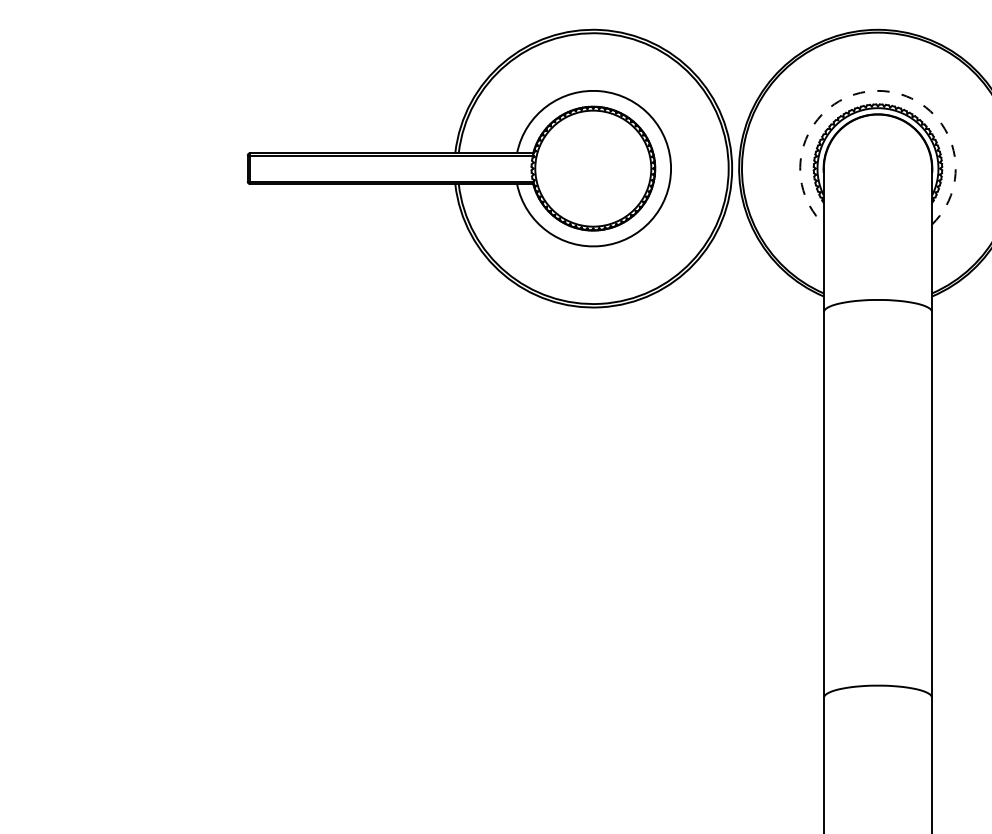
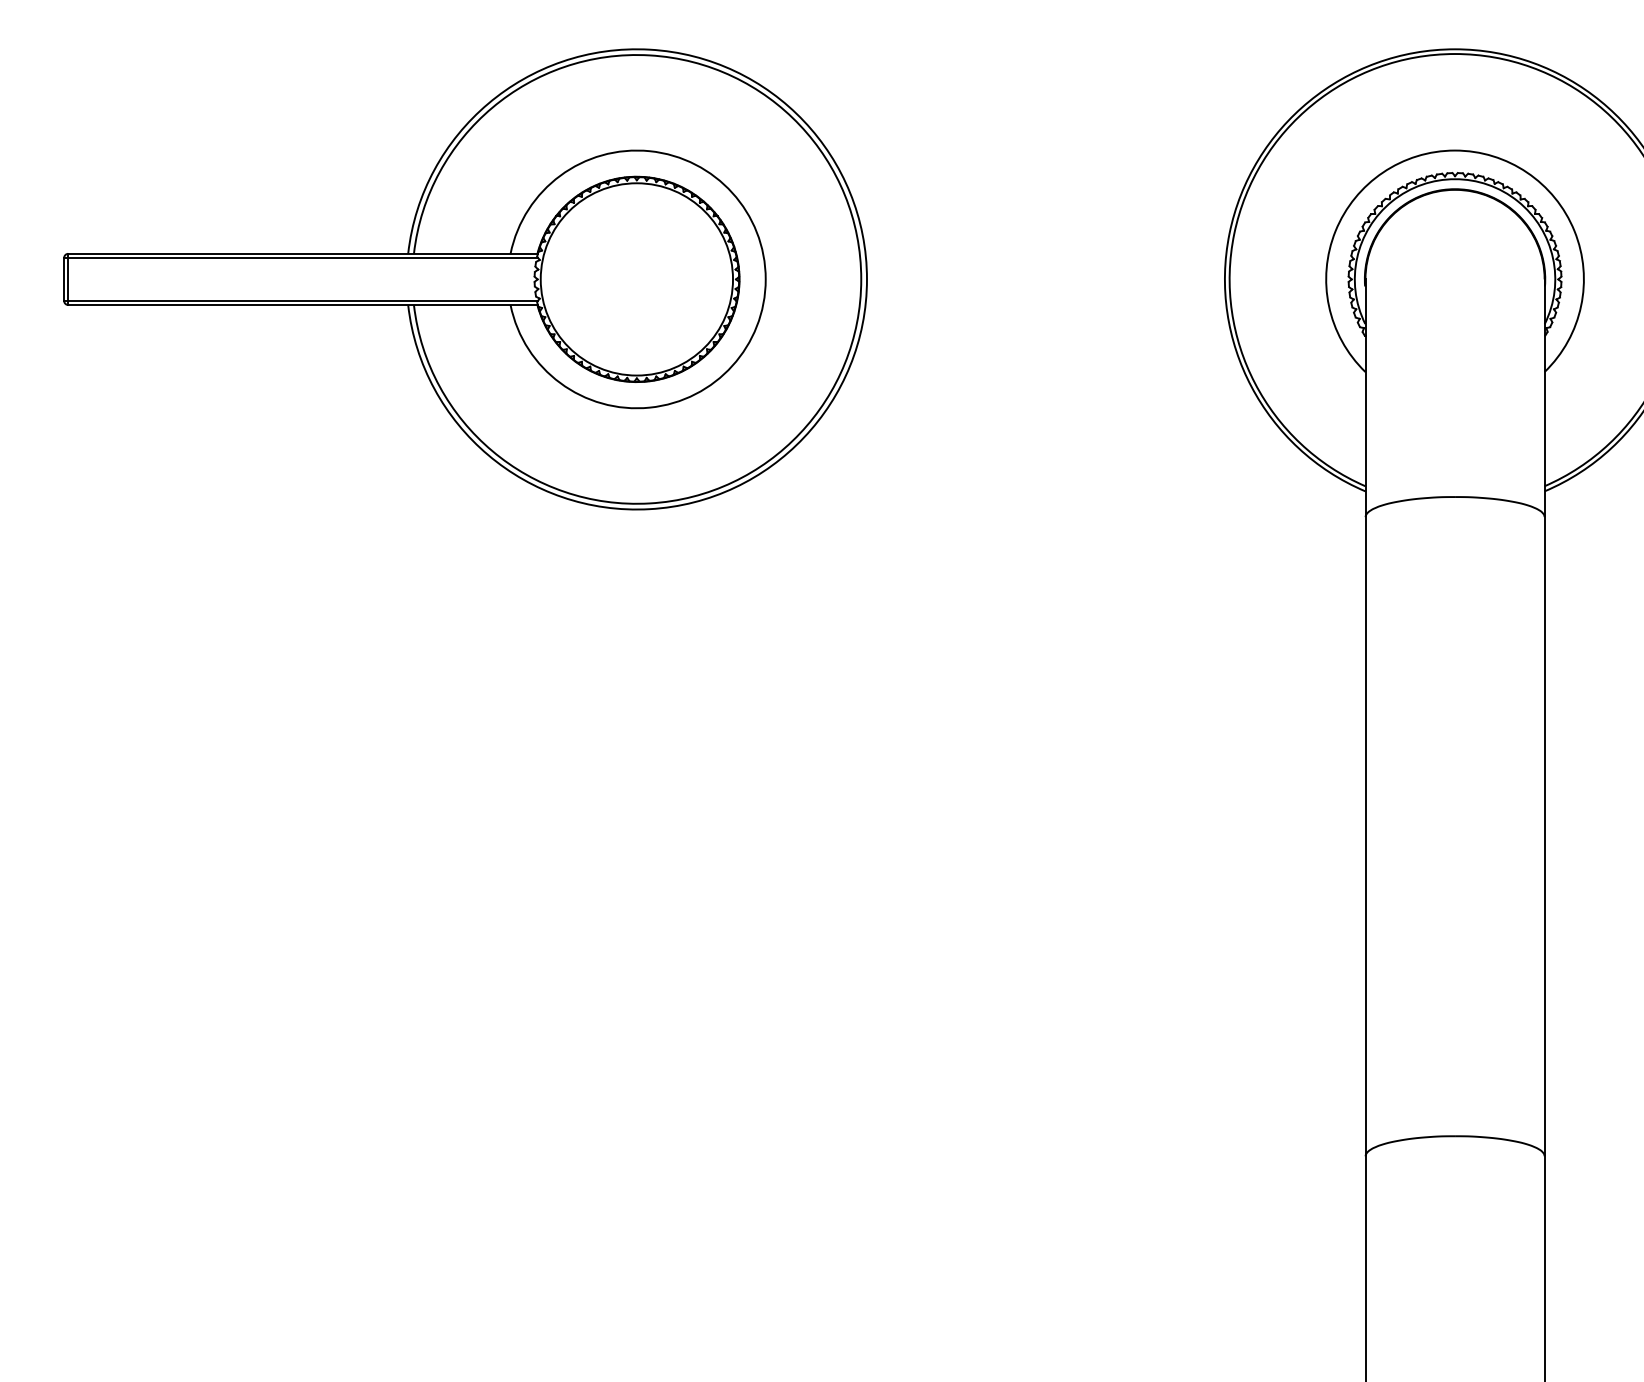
arc: (877, 90) -> (1454, 149), dashed -> solid
part: (489, 168) -> (464, 279), moved

